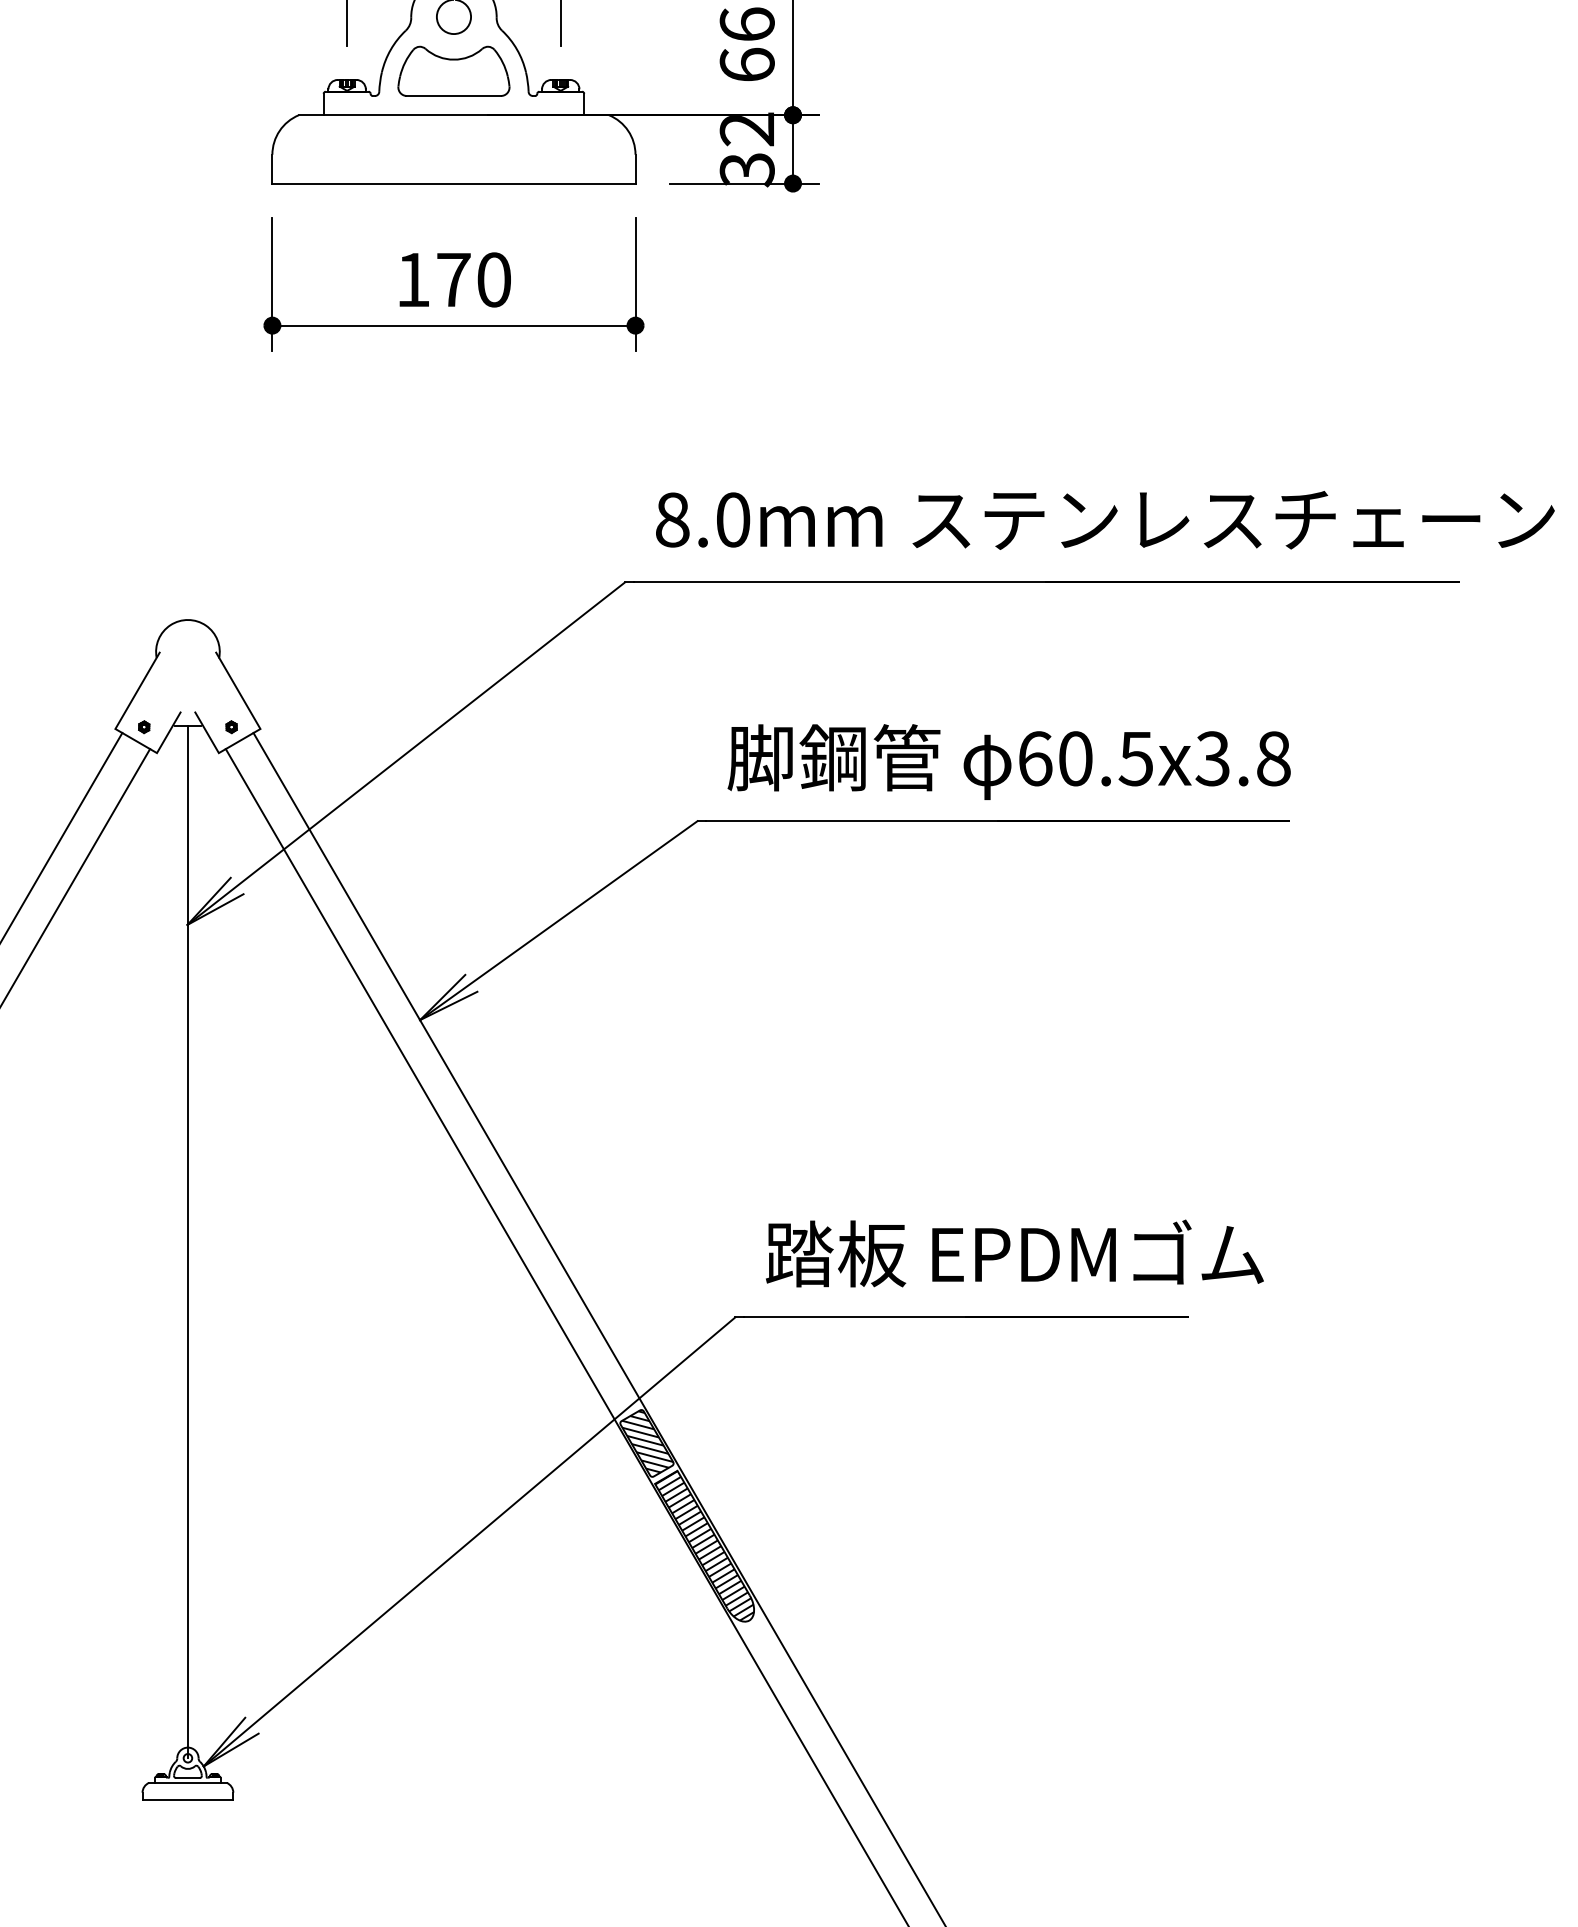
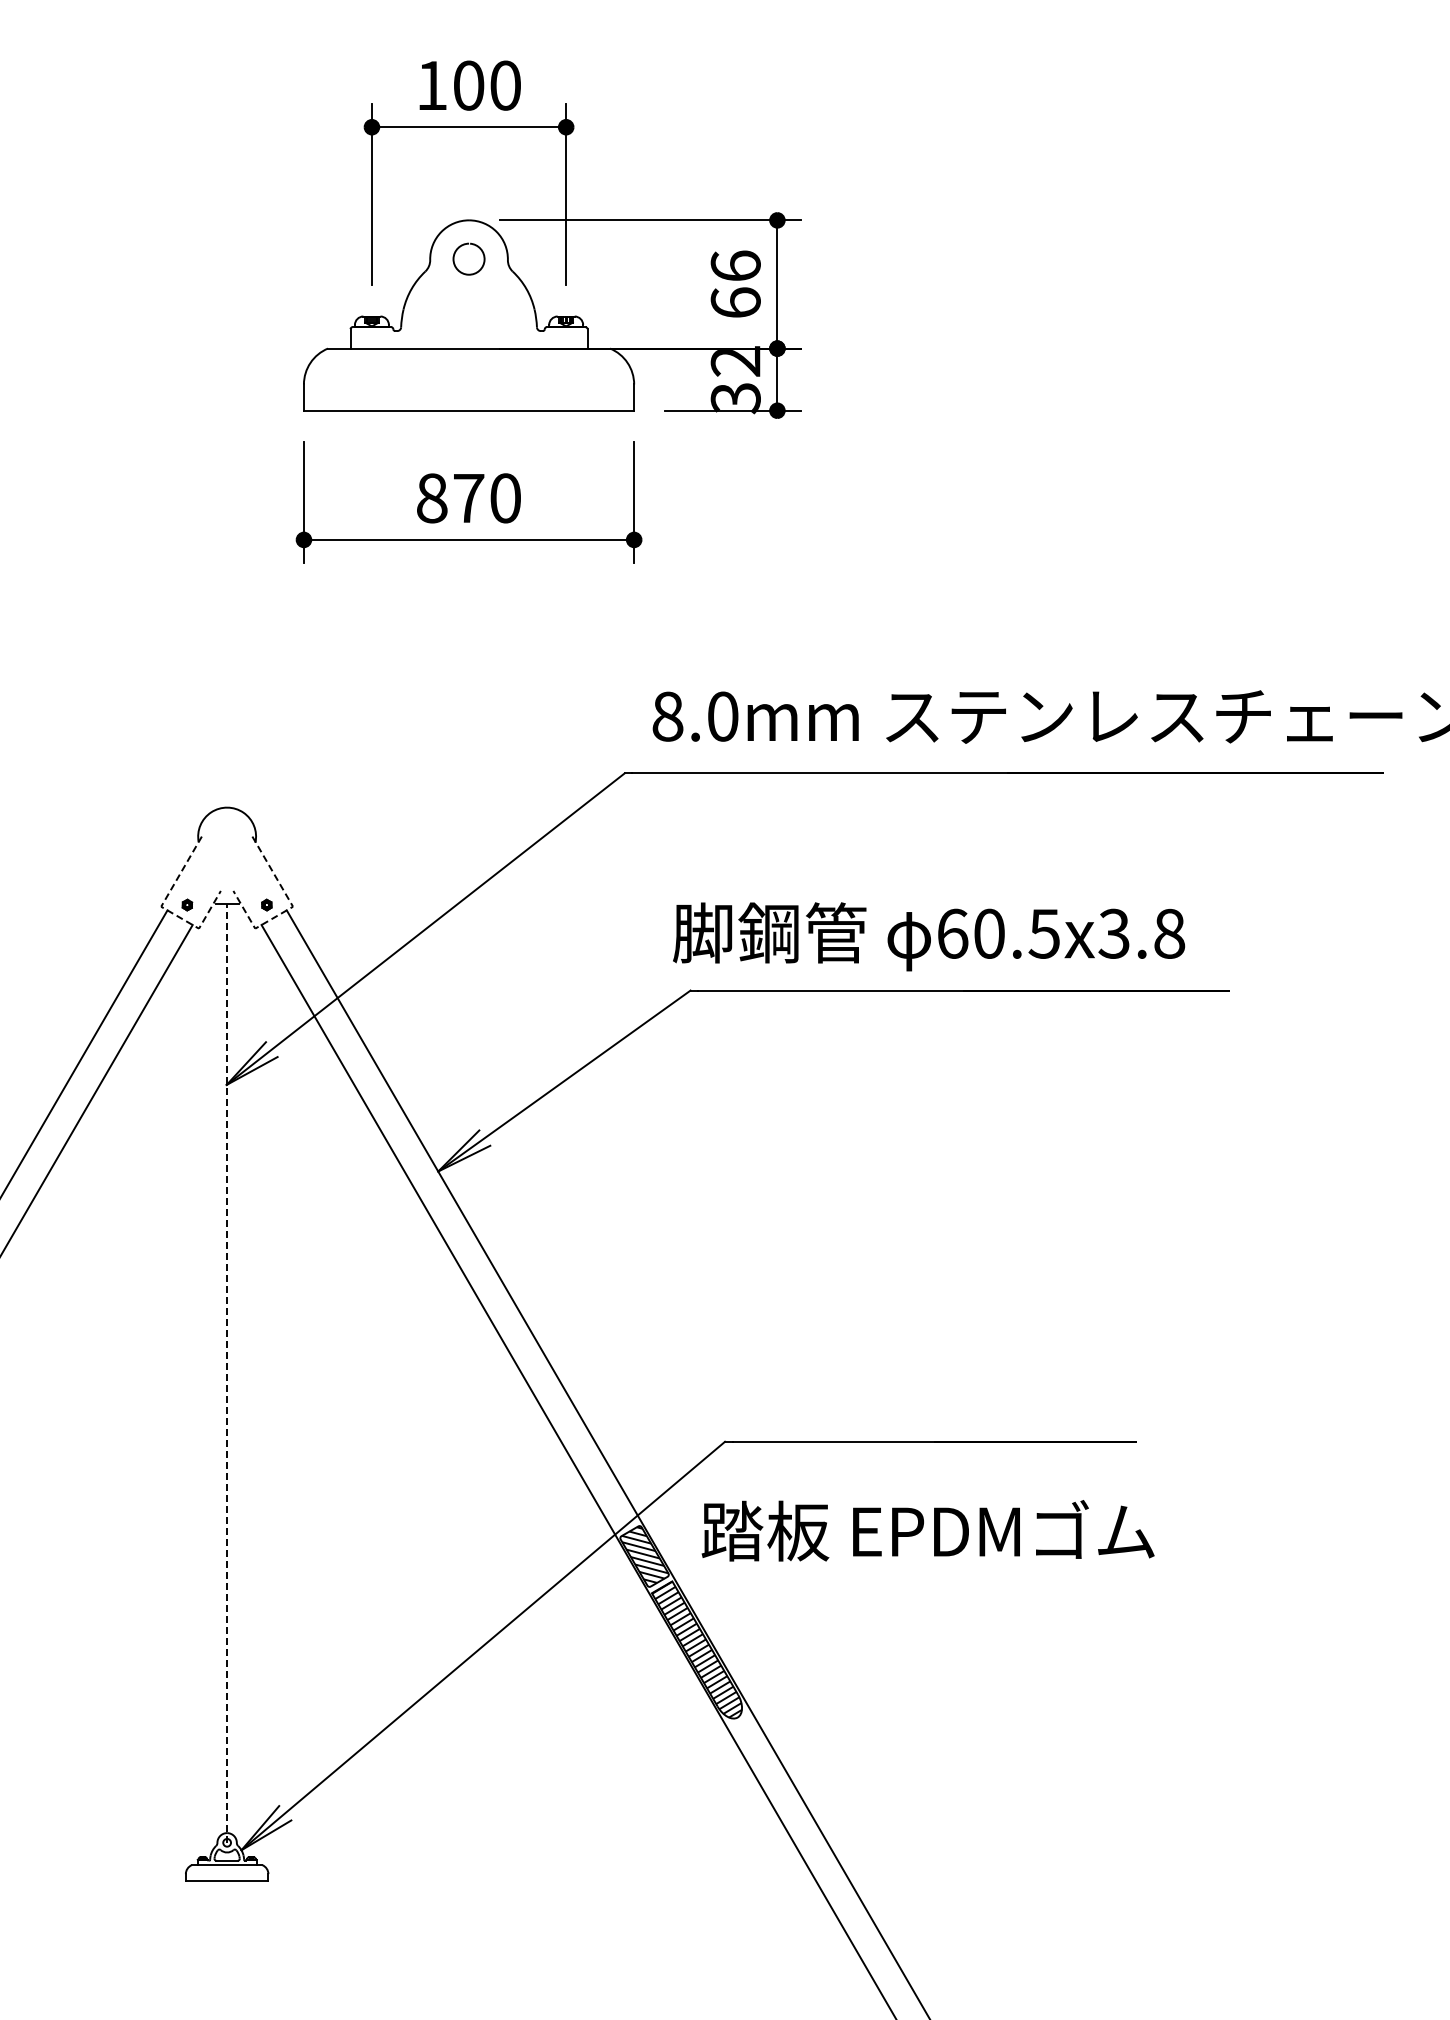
part: (453, 71) -> (468, 308), removed
text: (413, 280) -> (432, 498), 170 -> 870
line: (117, 730) -> (163, 908), solid -> dashed
line: (257, 730) -> (290, 908), solid -> dashed
text: (1009, 761) -> (929, 936), moved
line: (188, 1242) -> (227, 1373), solid -> dashed
text: (1014, 1253) -> (927, 1530), moved

